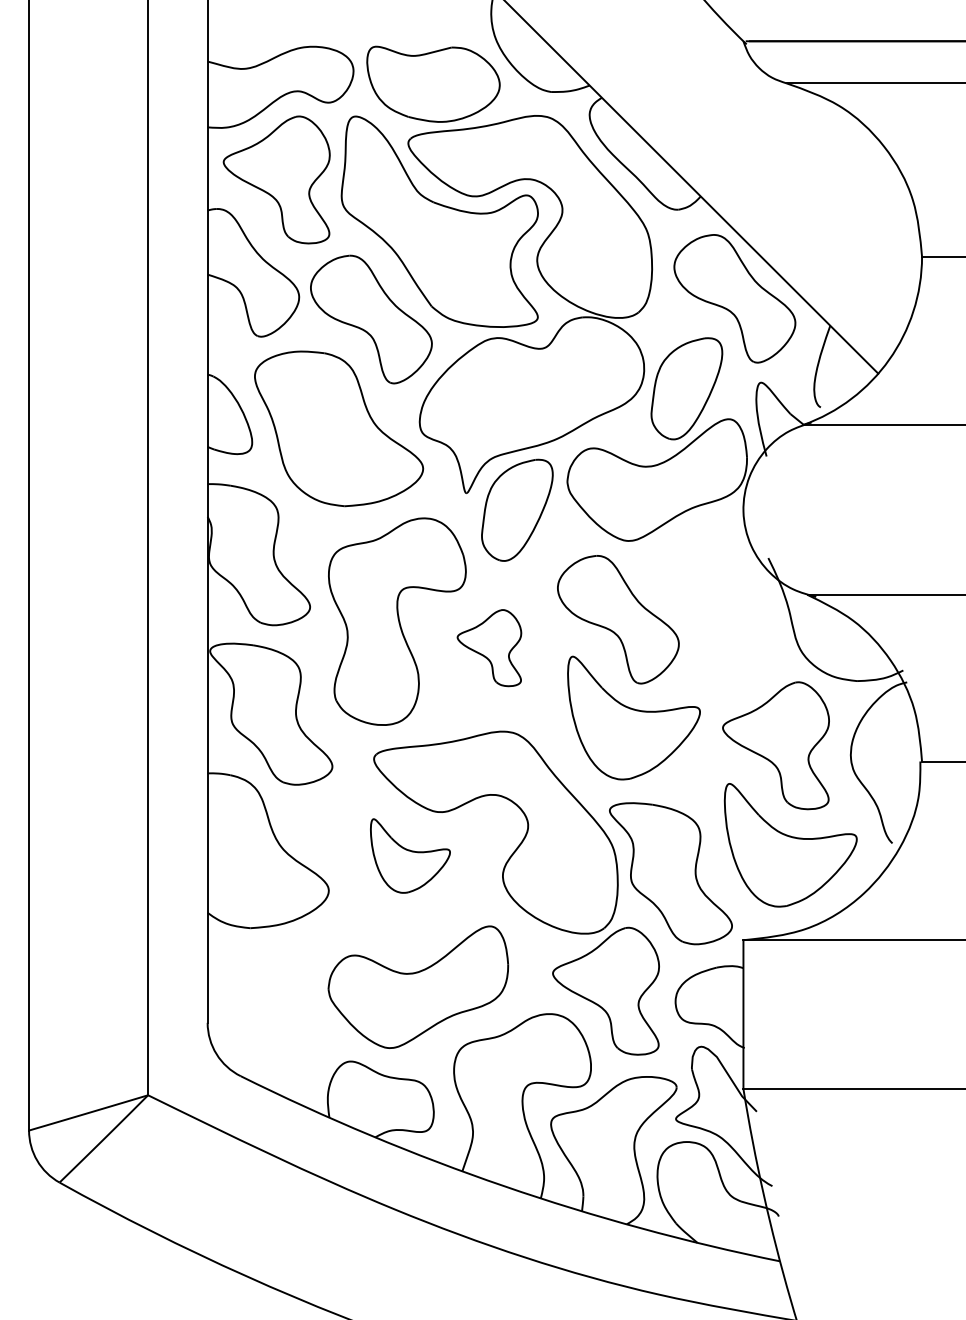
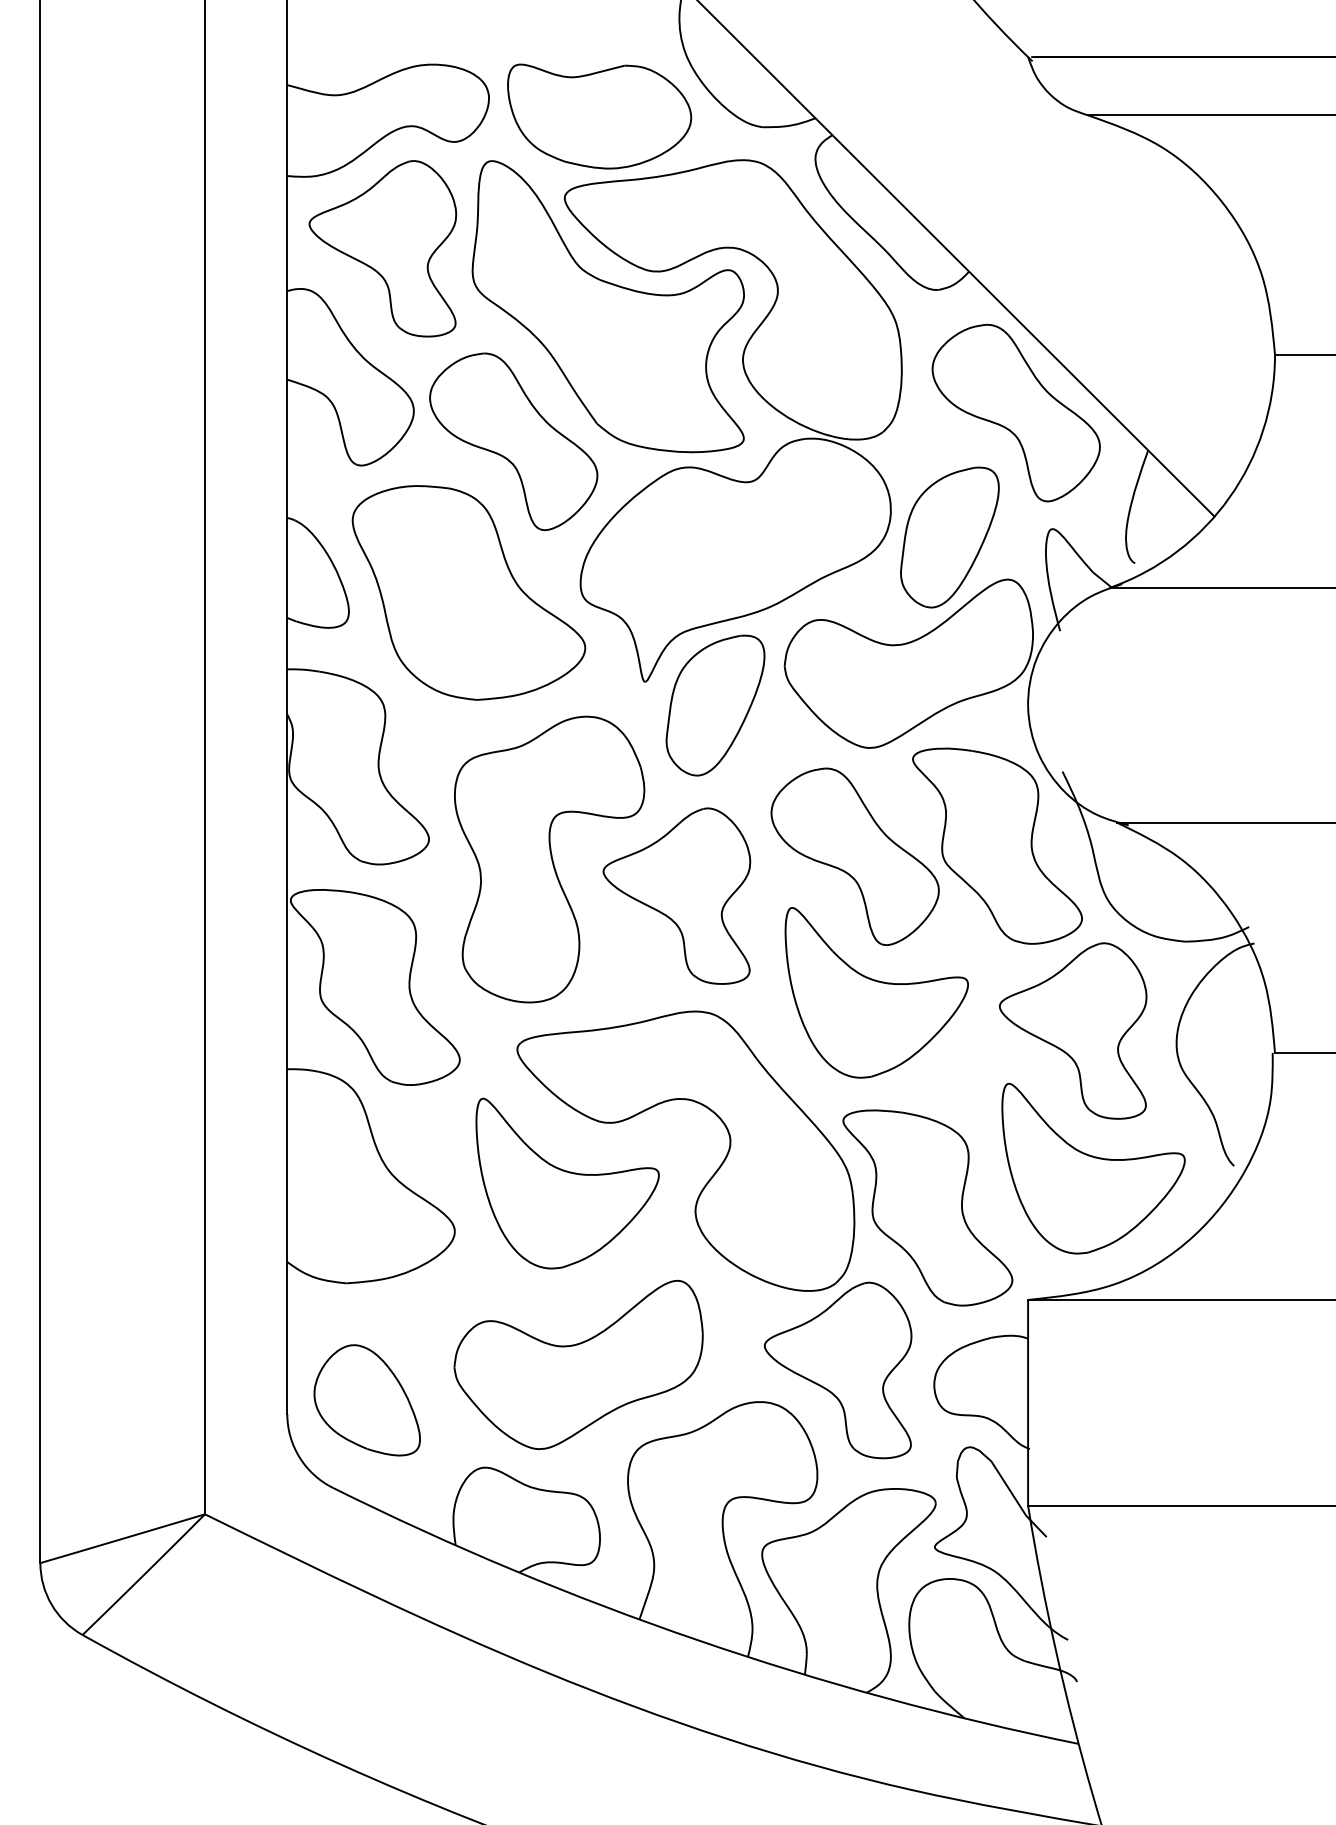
part: (721, 611) -> (997, 845), added
part: (489, 647) -> (676, 895), size x1.67
part: (410, 855) -> (567, 1182), size x1.67
part: (265, 1012) -> (367, 1399), added

